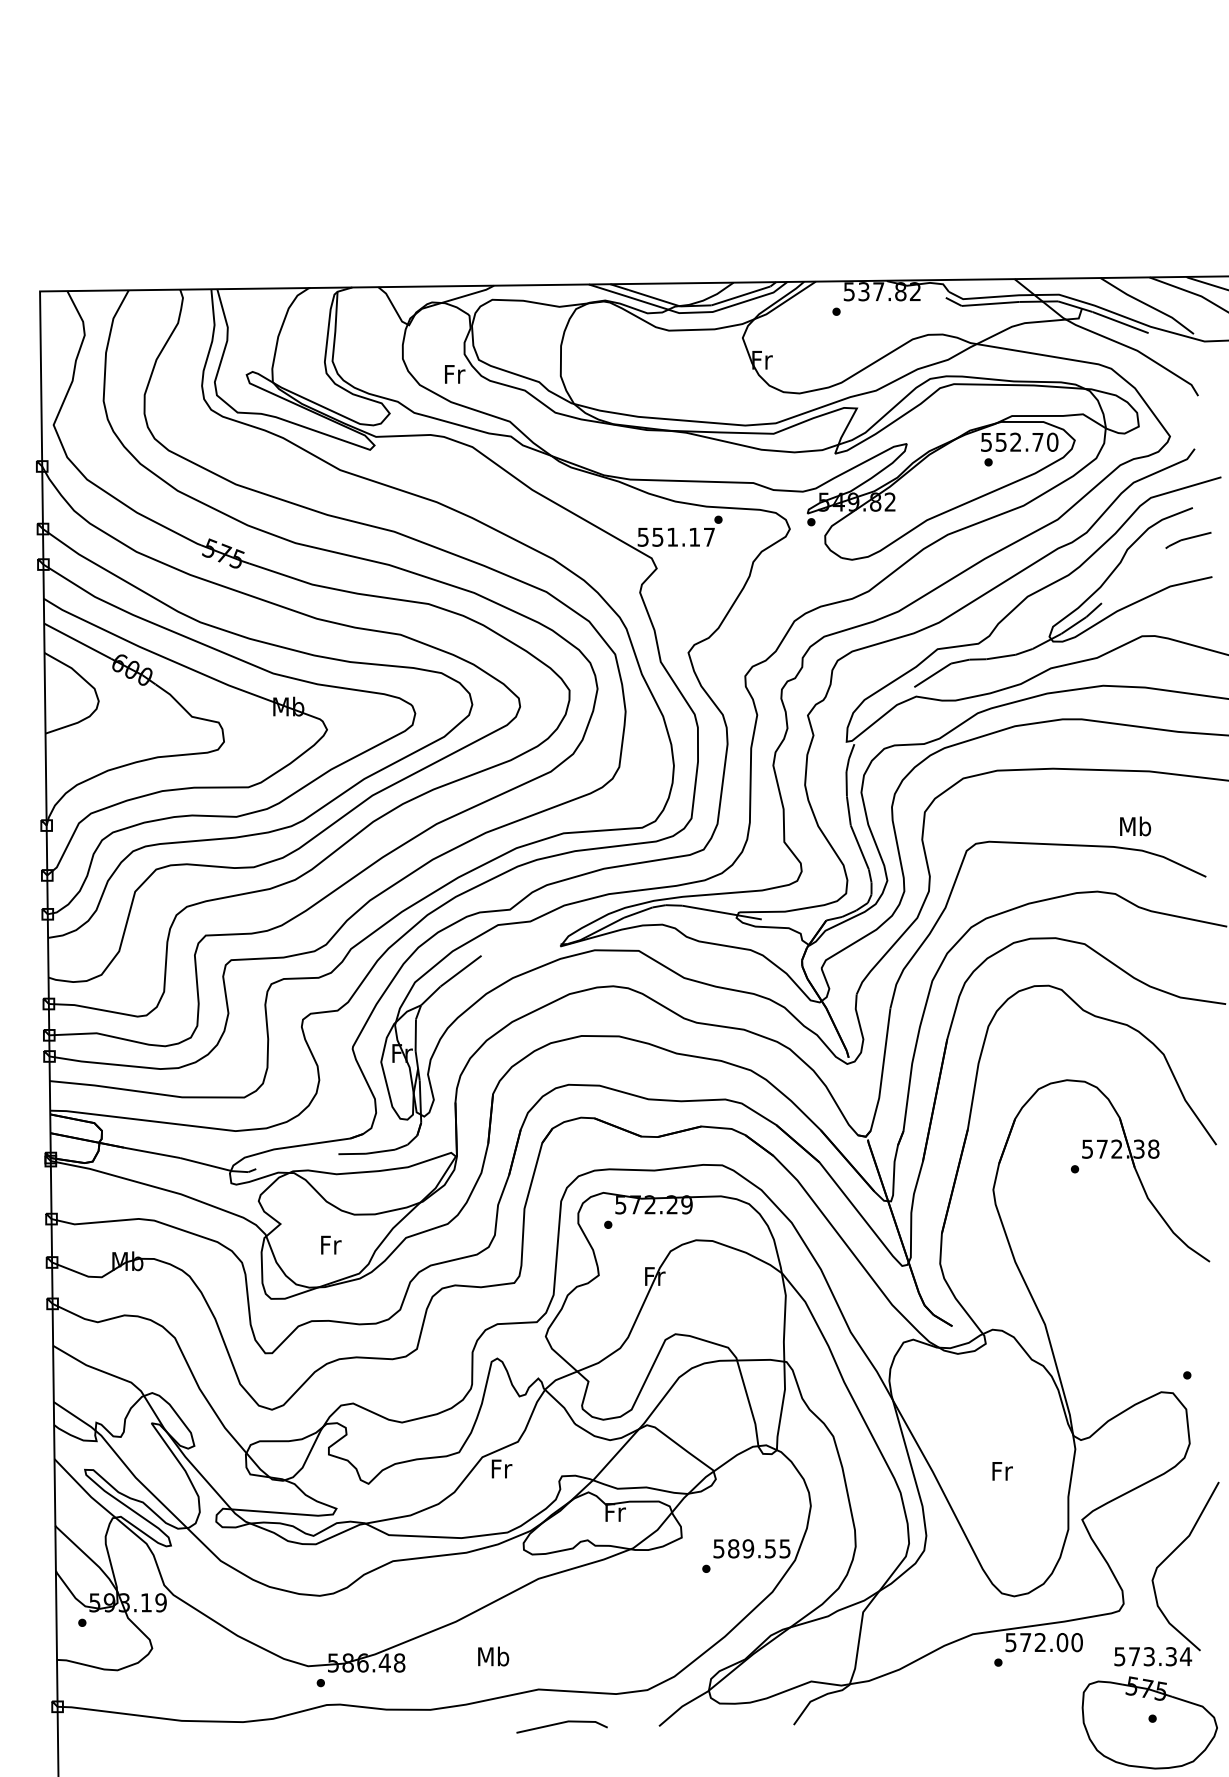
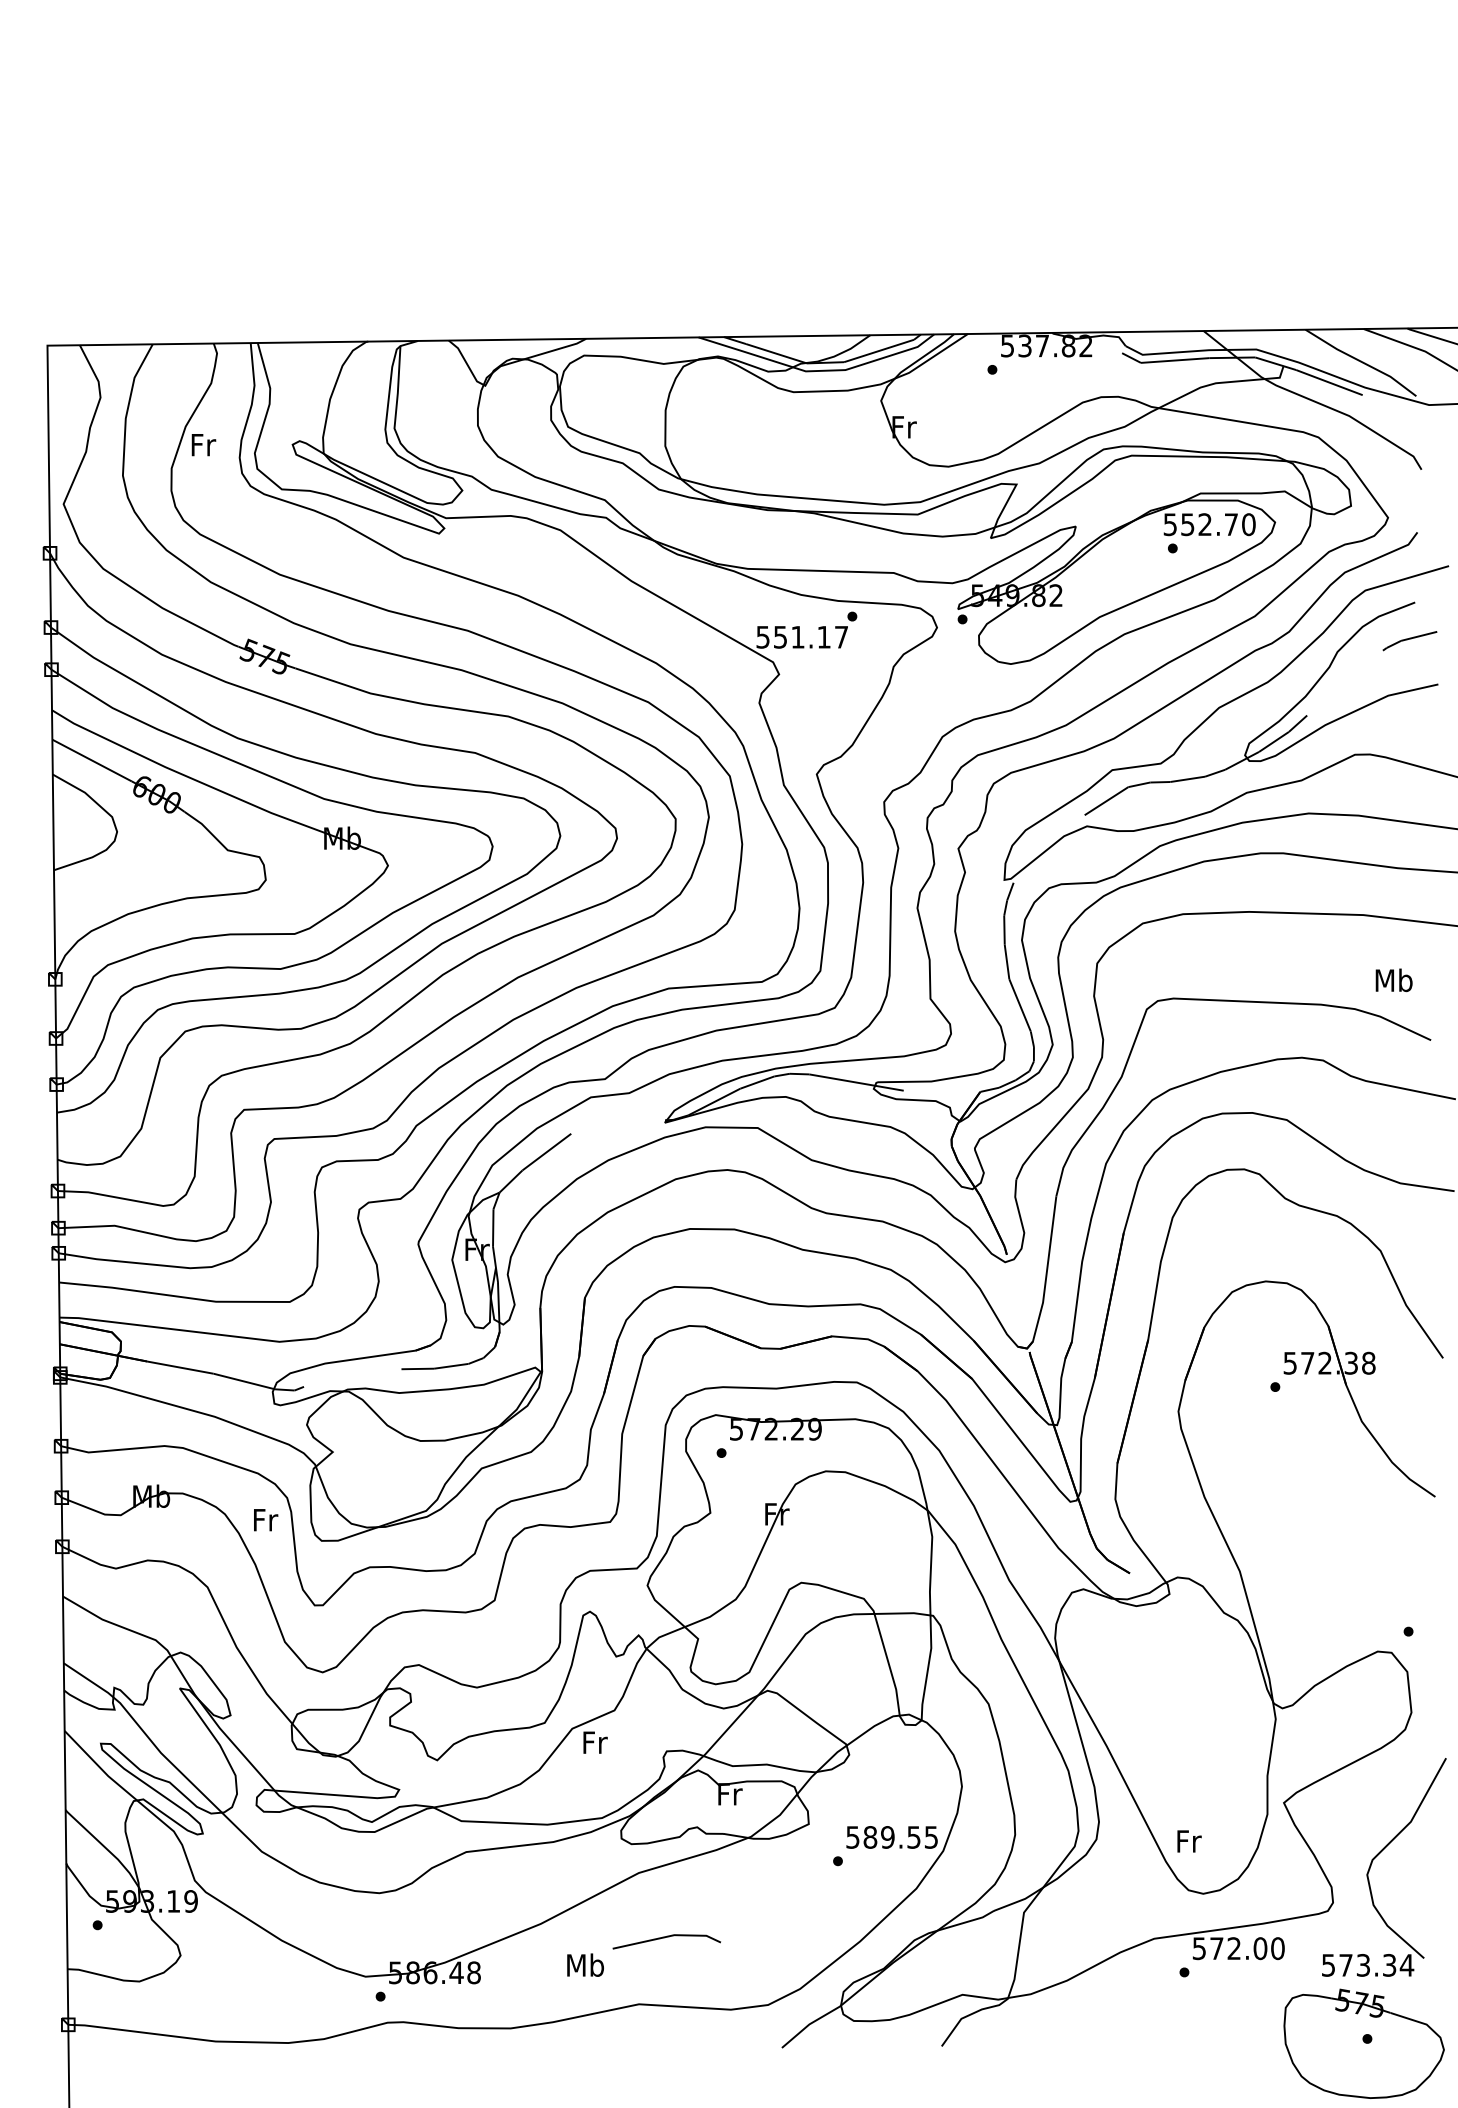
text: (454, 374) -> (203, 445), moved
text: (1134, 826) -> (1393, 980), moved
text: (331, 1245) -> (266, 1520), moved
text: (1002, 1471) -> (1189, 1841), moved
line: (560, 1724) -> (664, 1938), moved

